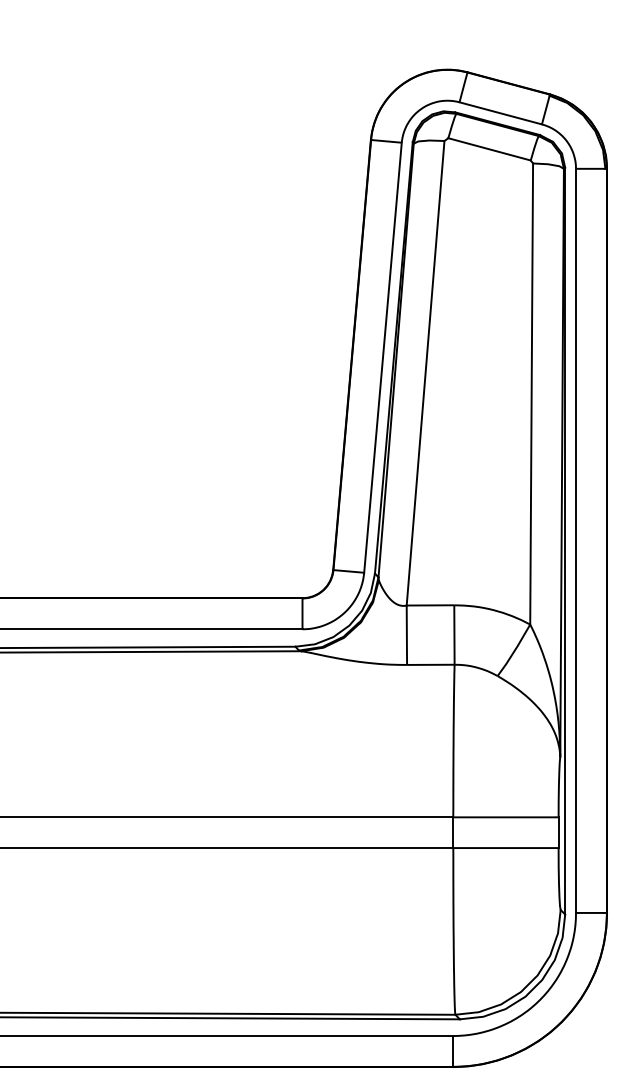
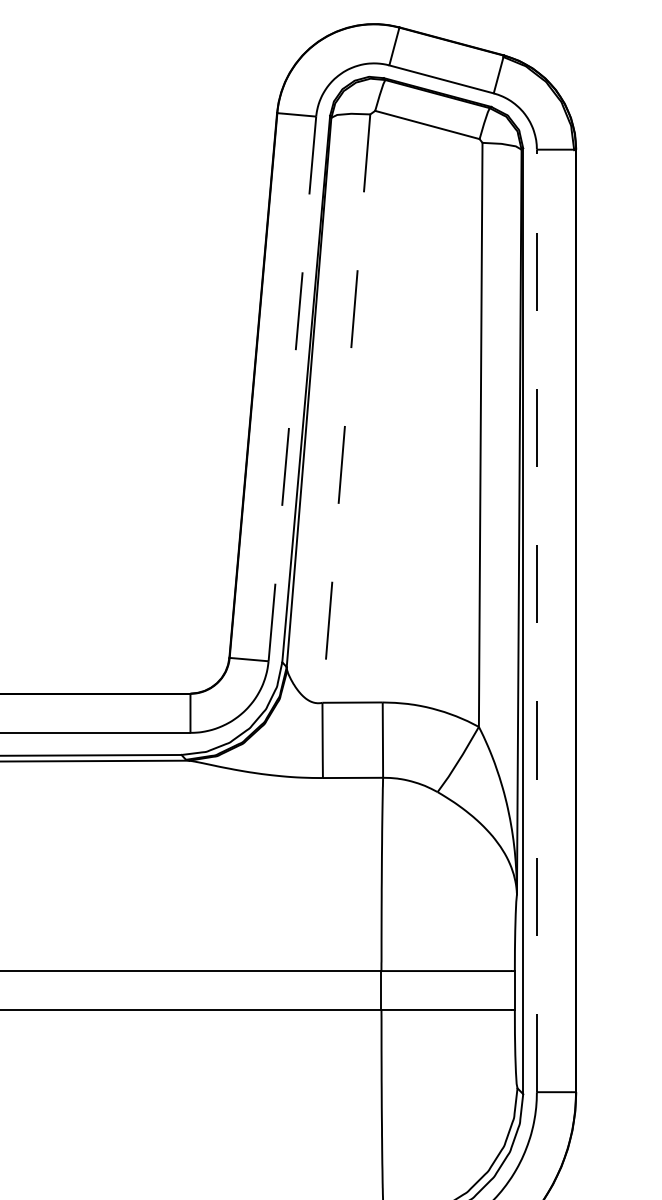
line: (382, 357) -> (291, 388), solid -> dashed
line: (425, 373) -> (346, 408), solid -> dashed
line: (576, 540) -> (537, 620), solid -> dashed

